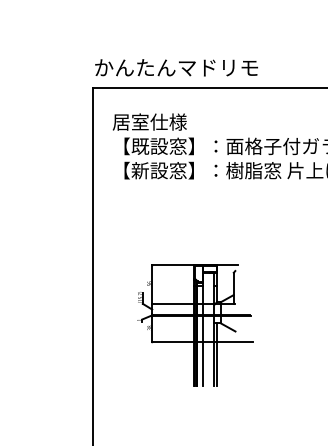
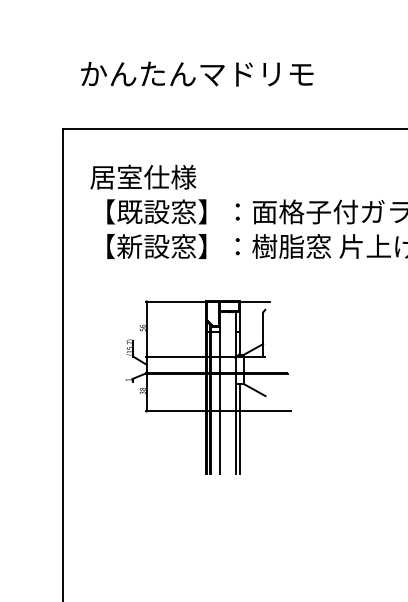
text: (176, 67) -> (197, 73), moved
part: (195, 325) -> (208, 387), moved

